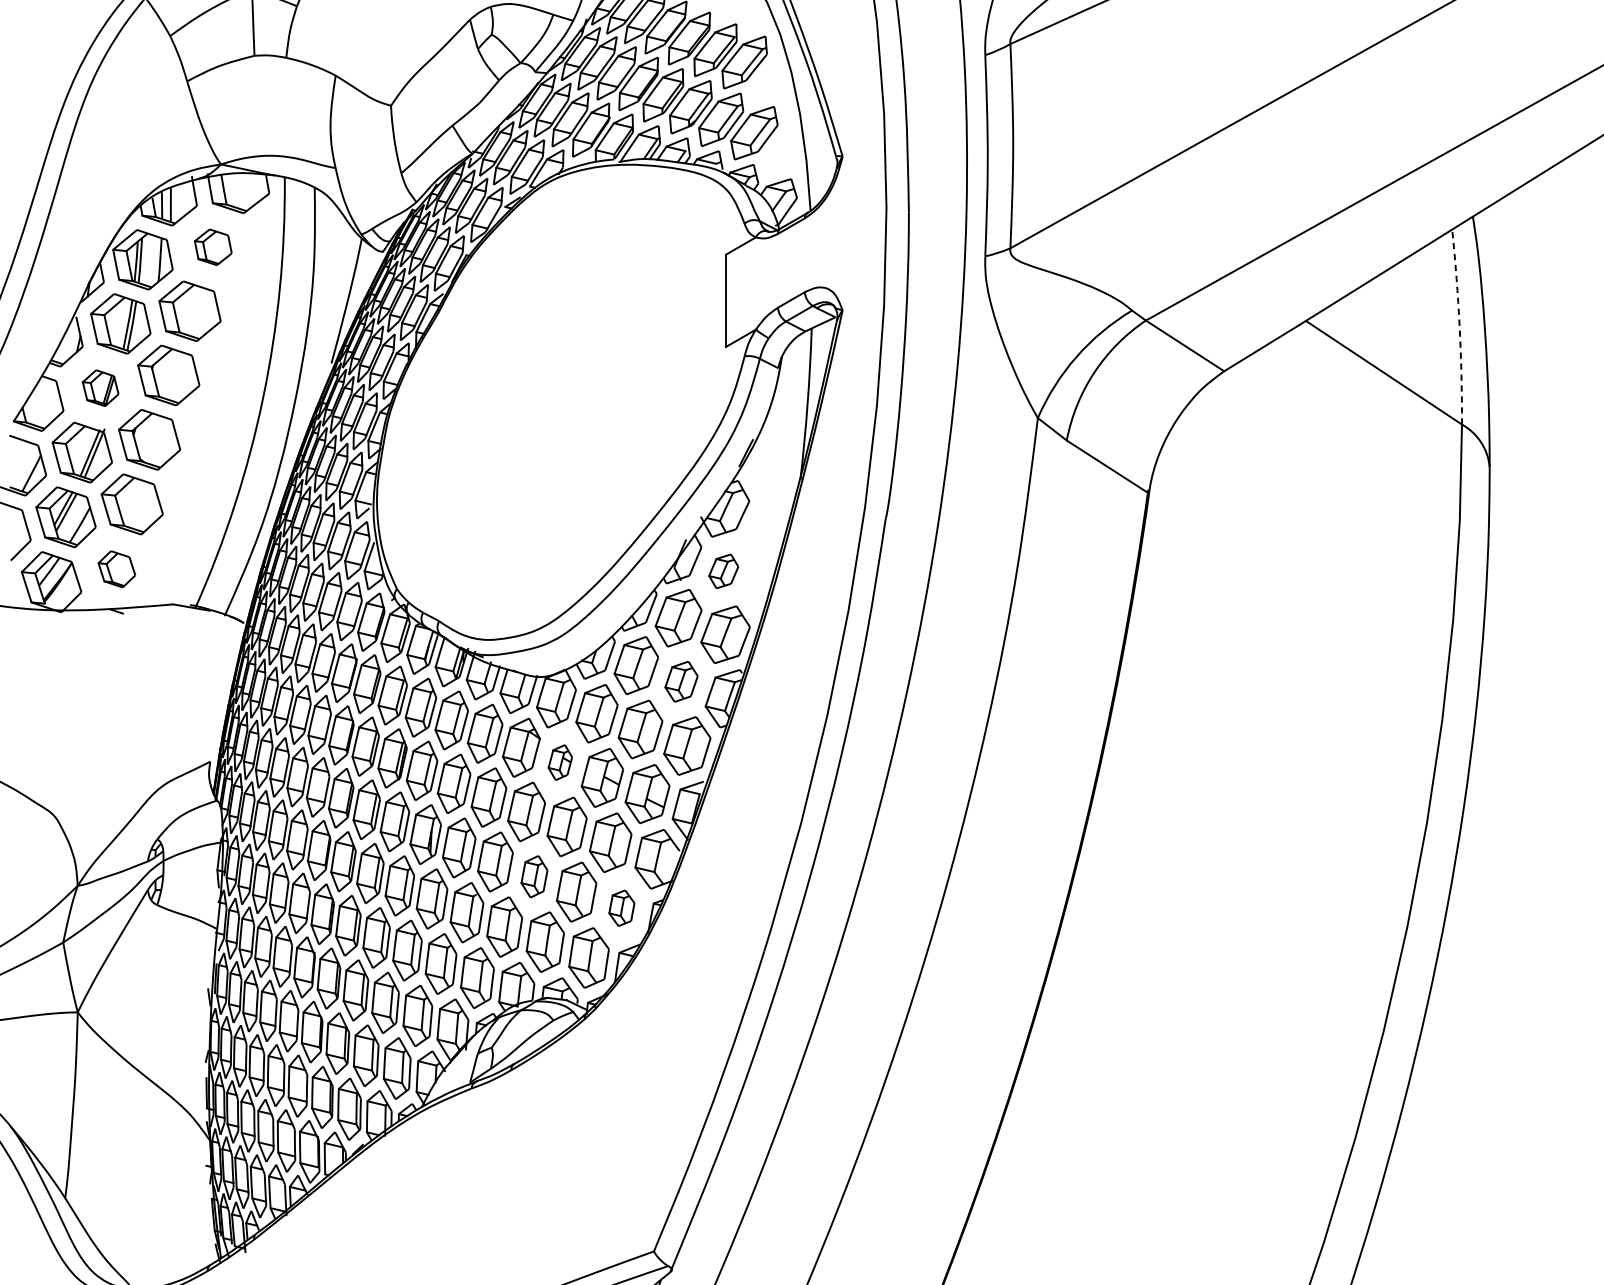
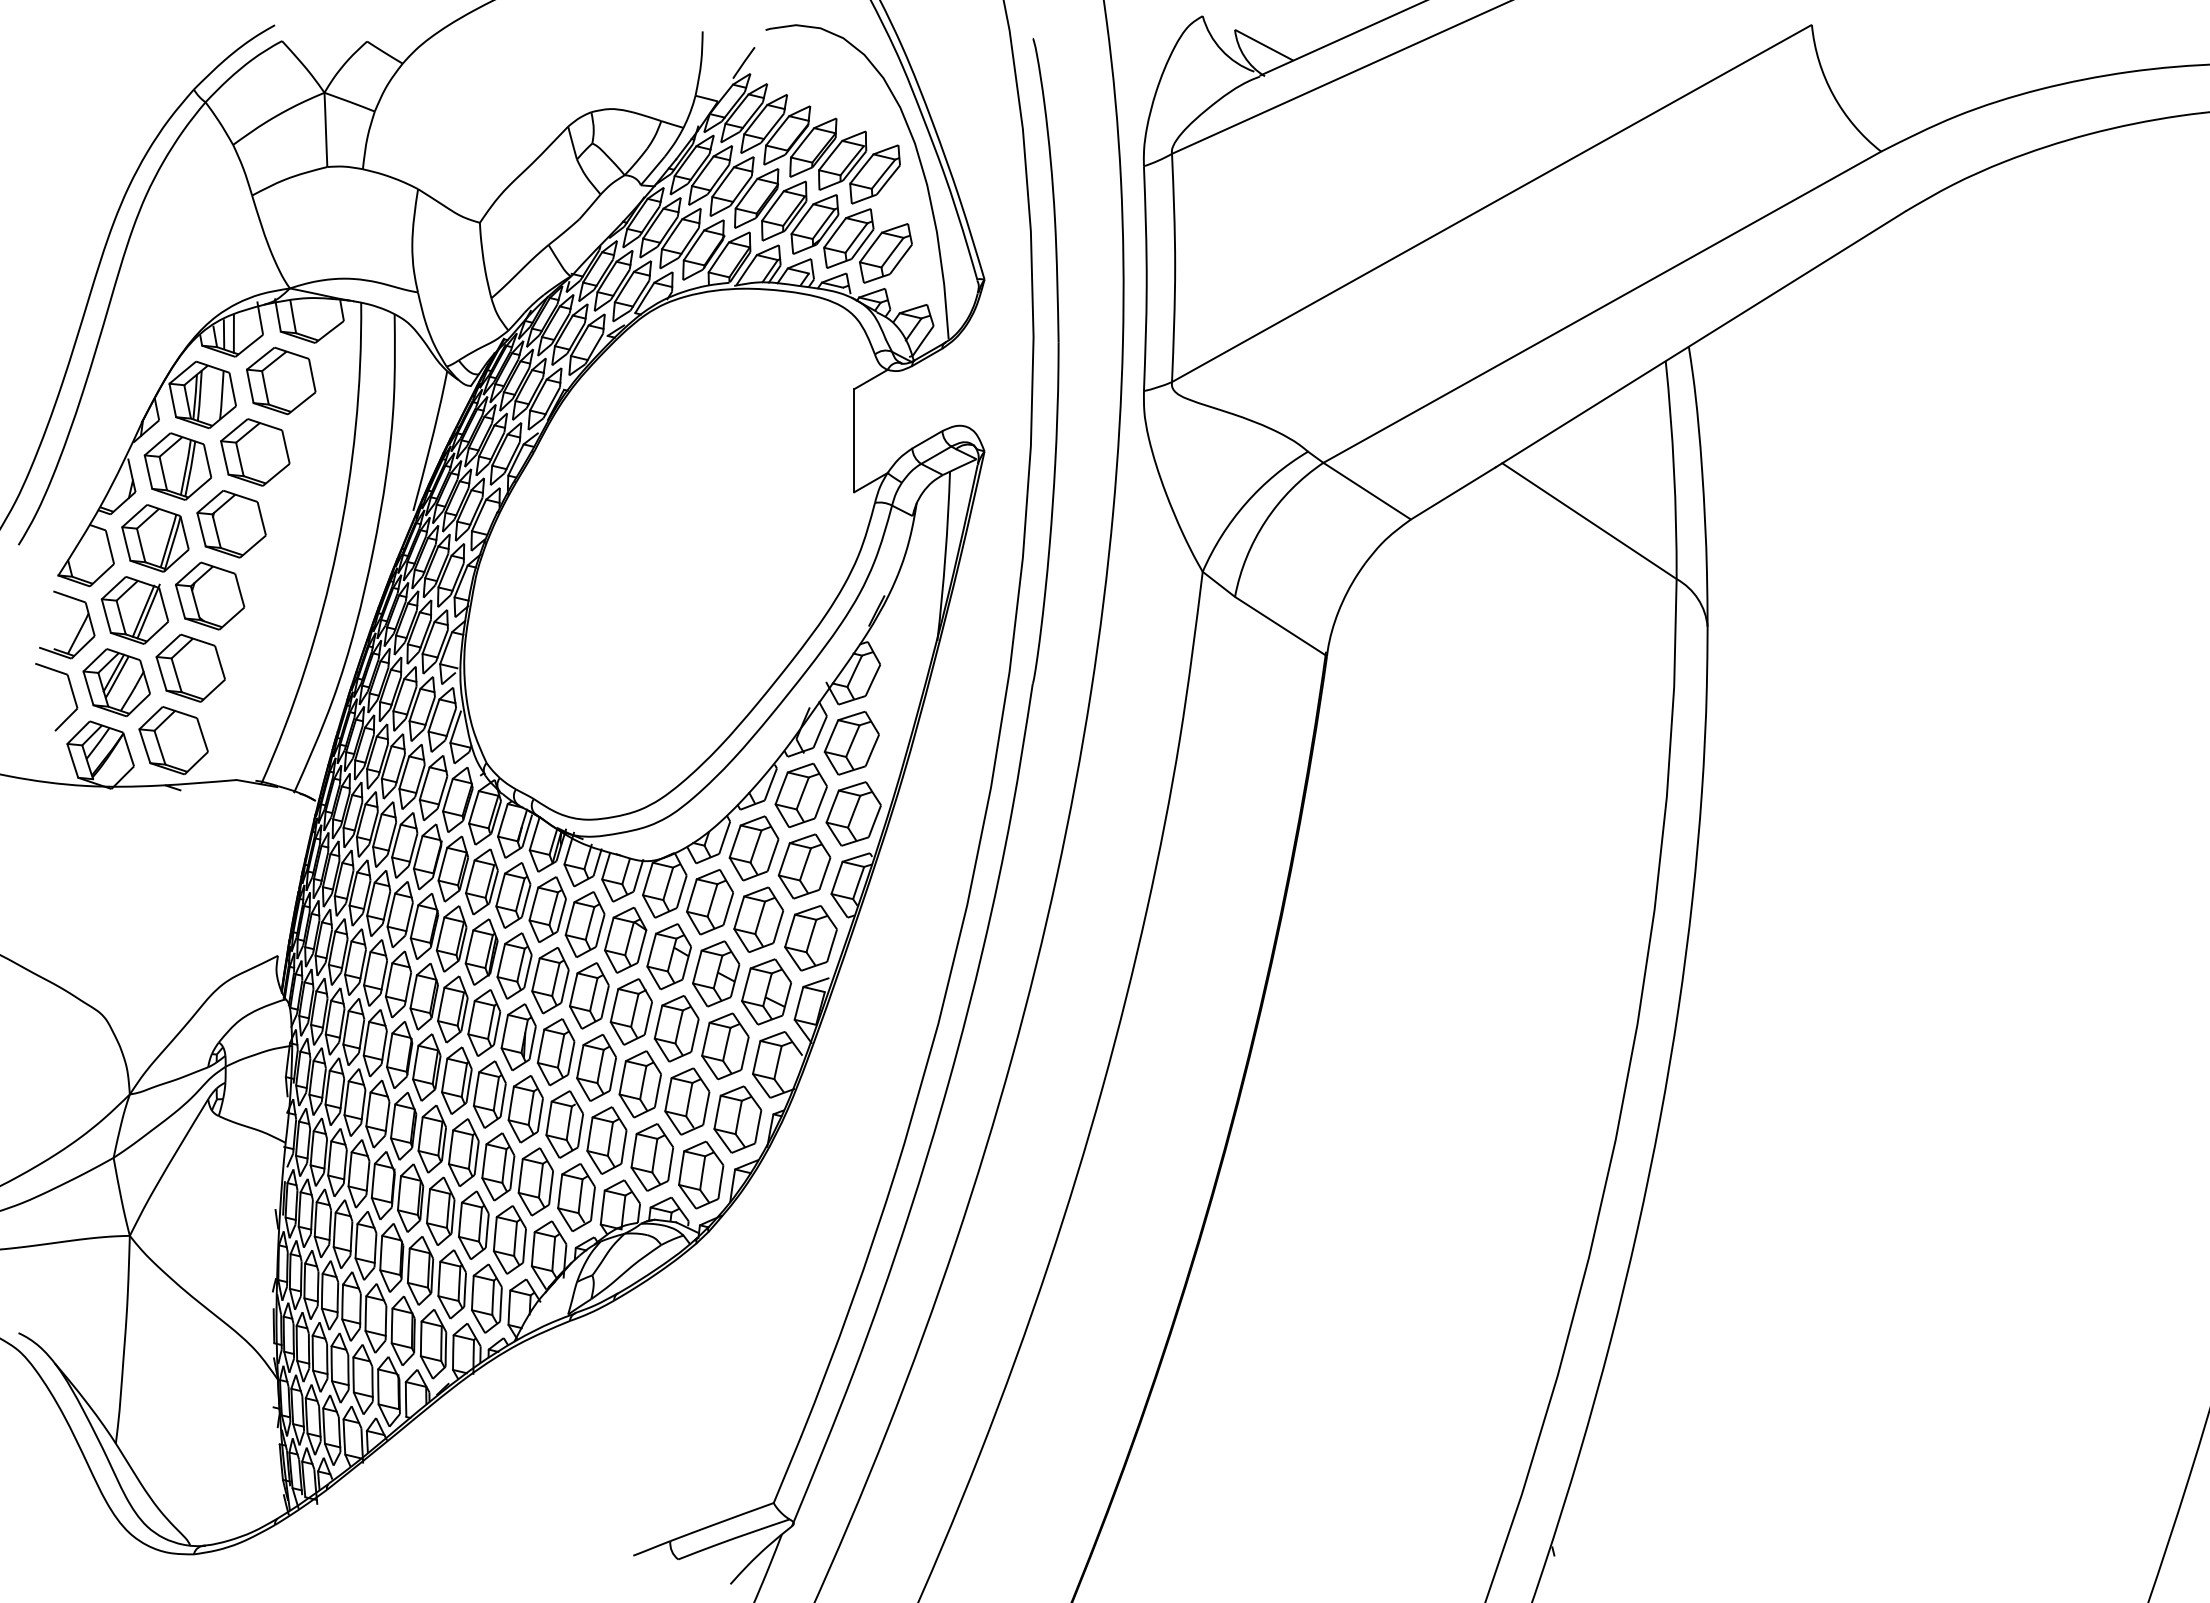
part: (213, 246) -> (281, 380), size x1.67
arc: (1460, 326) -> (1674, 469), dashed -> solid
part: (100, 388) -> (155, 538), size x1.67
part: (116, 569) -> (173, 740), size x1.67
part: (723, 570) -> (851, 742), size x1.67
part: (681, 681) -> (804, 866), size x1.43
part: (559, 762) -> (668, 956), size x1.67
part: (533, 876) -> (639, 1084), size x1.43
part: (621, 908) -> (737, 1119), size x1.67

